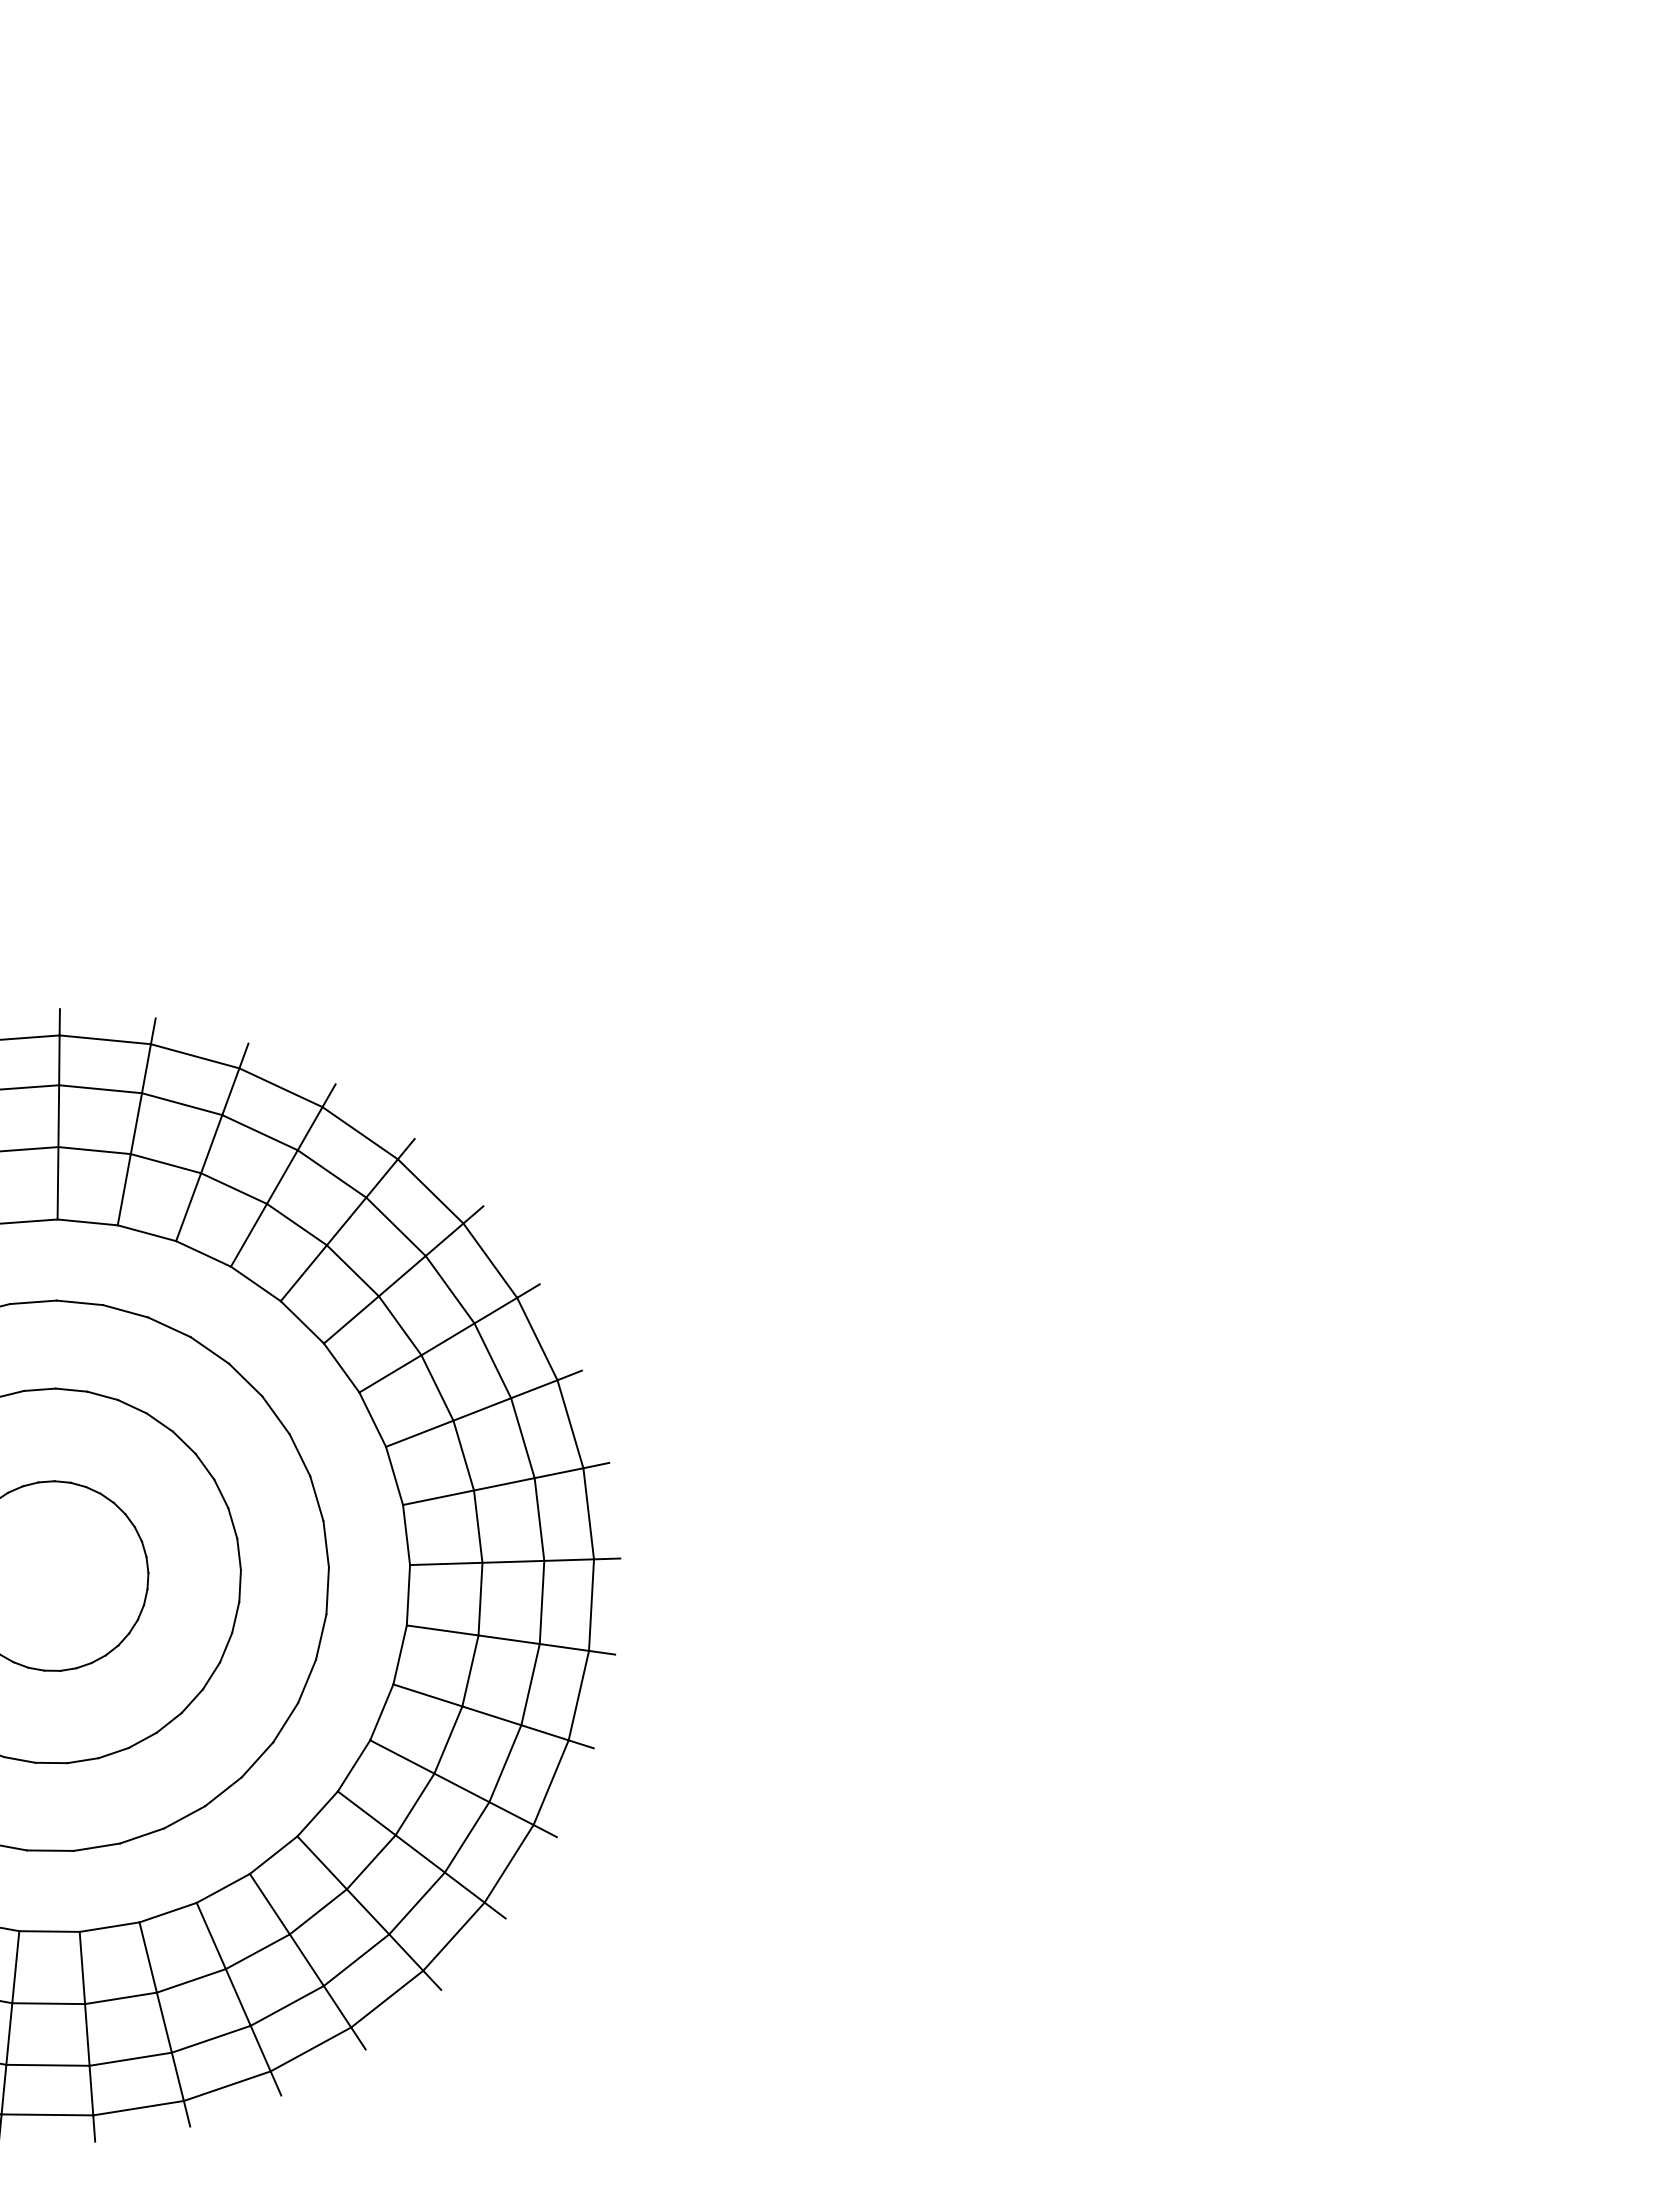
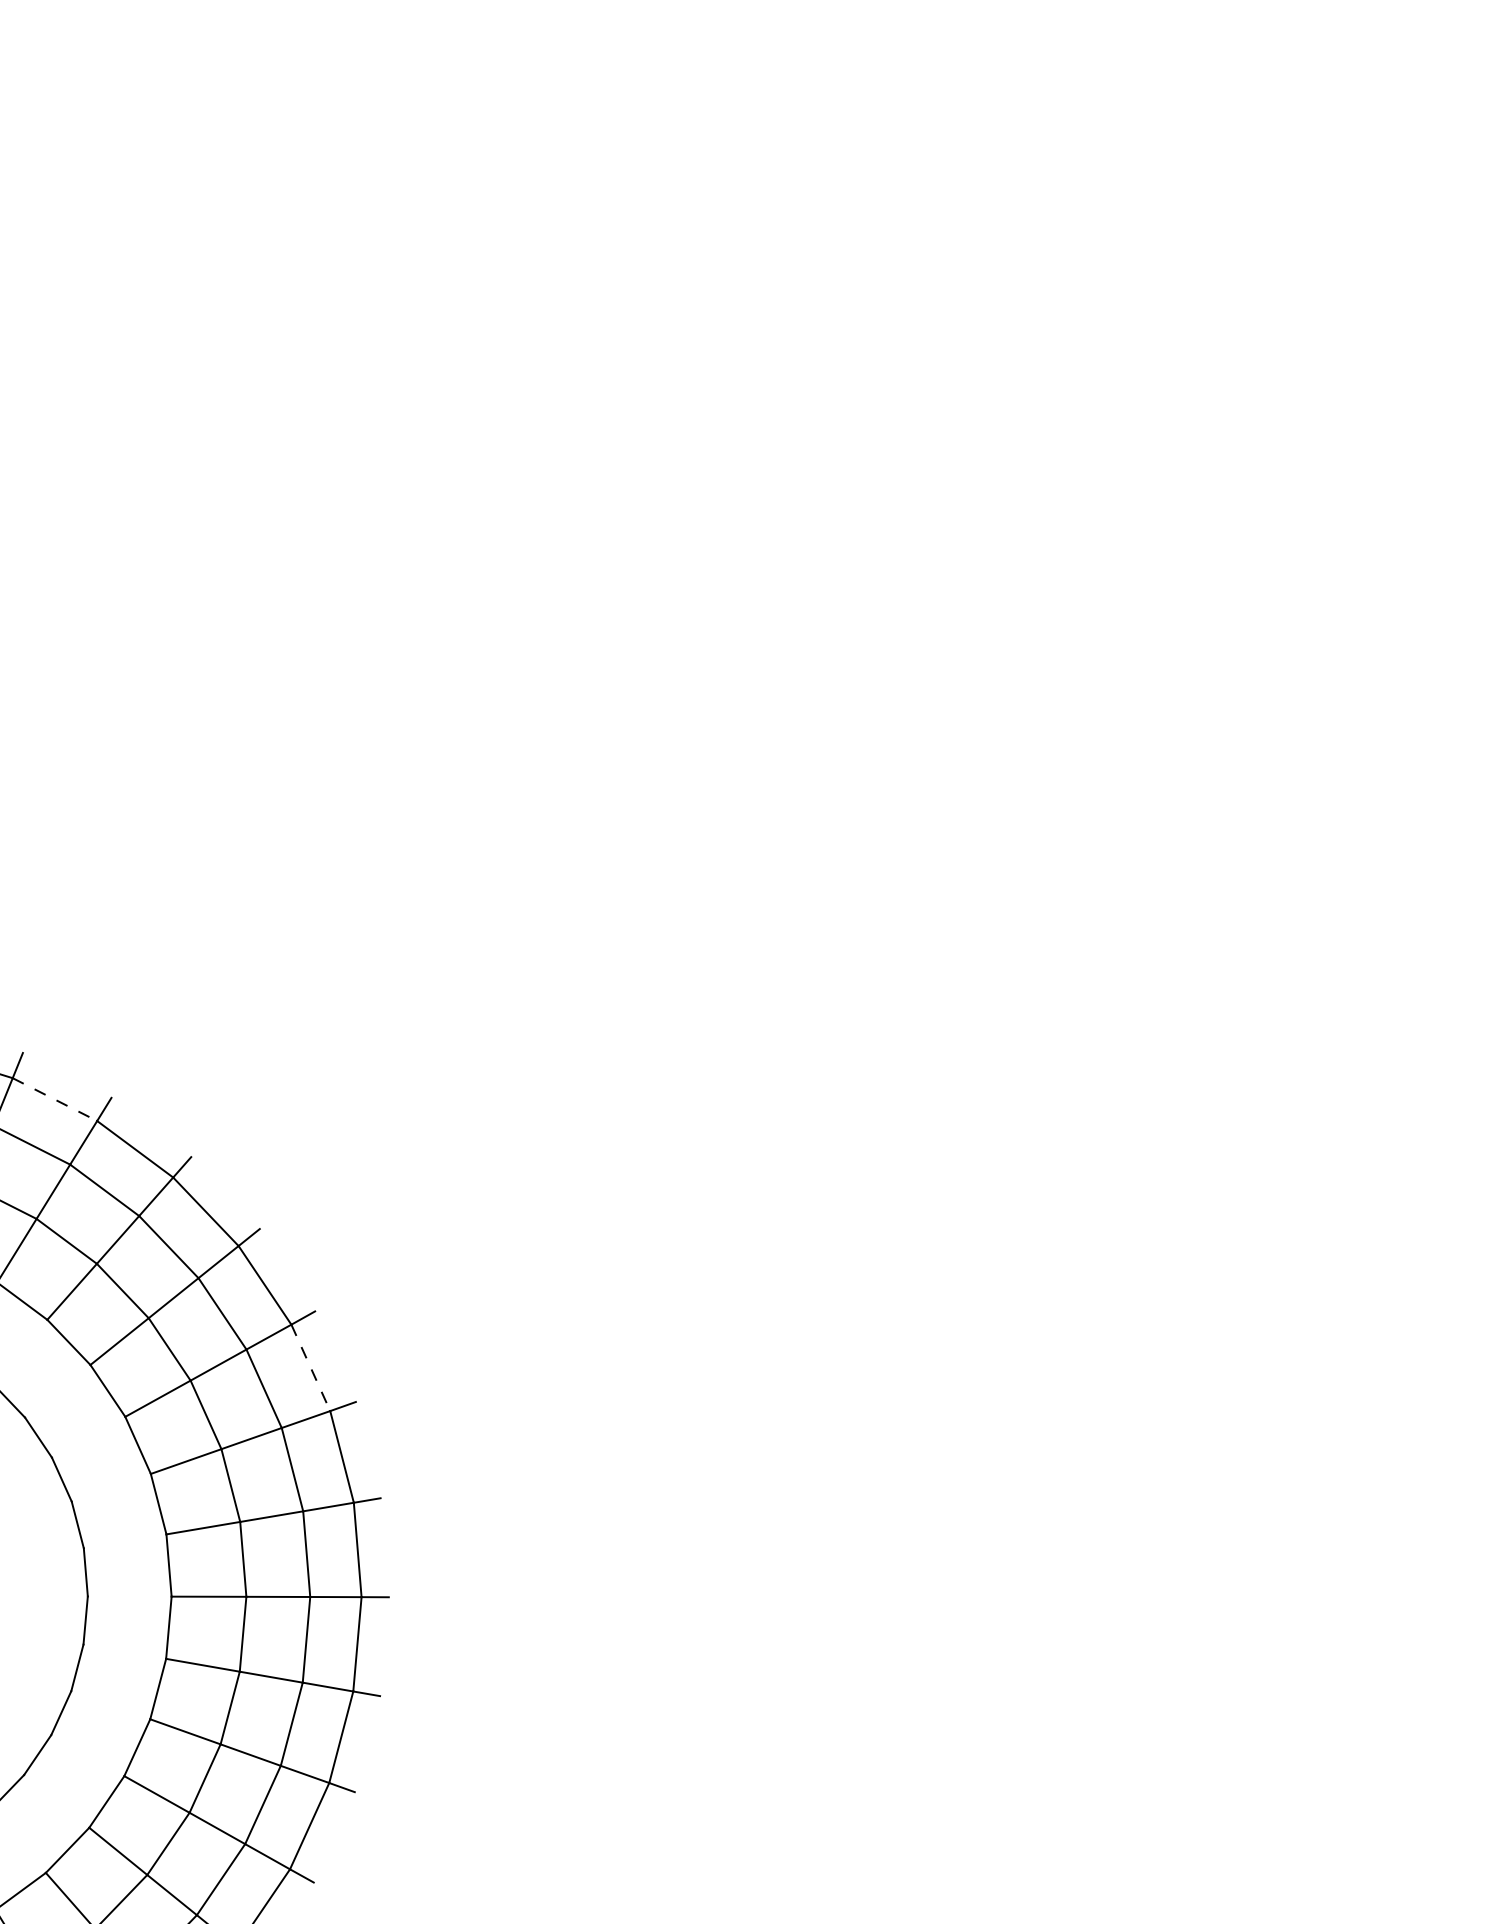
line: (360, 1133) -> (55, 1099), solid -> dashed
line: (570, 1424) -> (310, 1368), solid -> dashed

